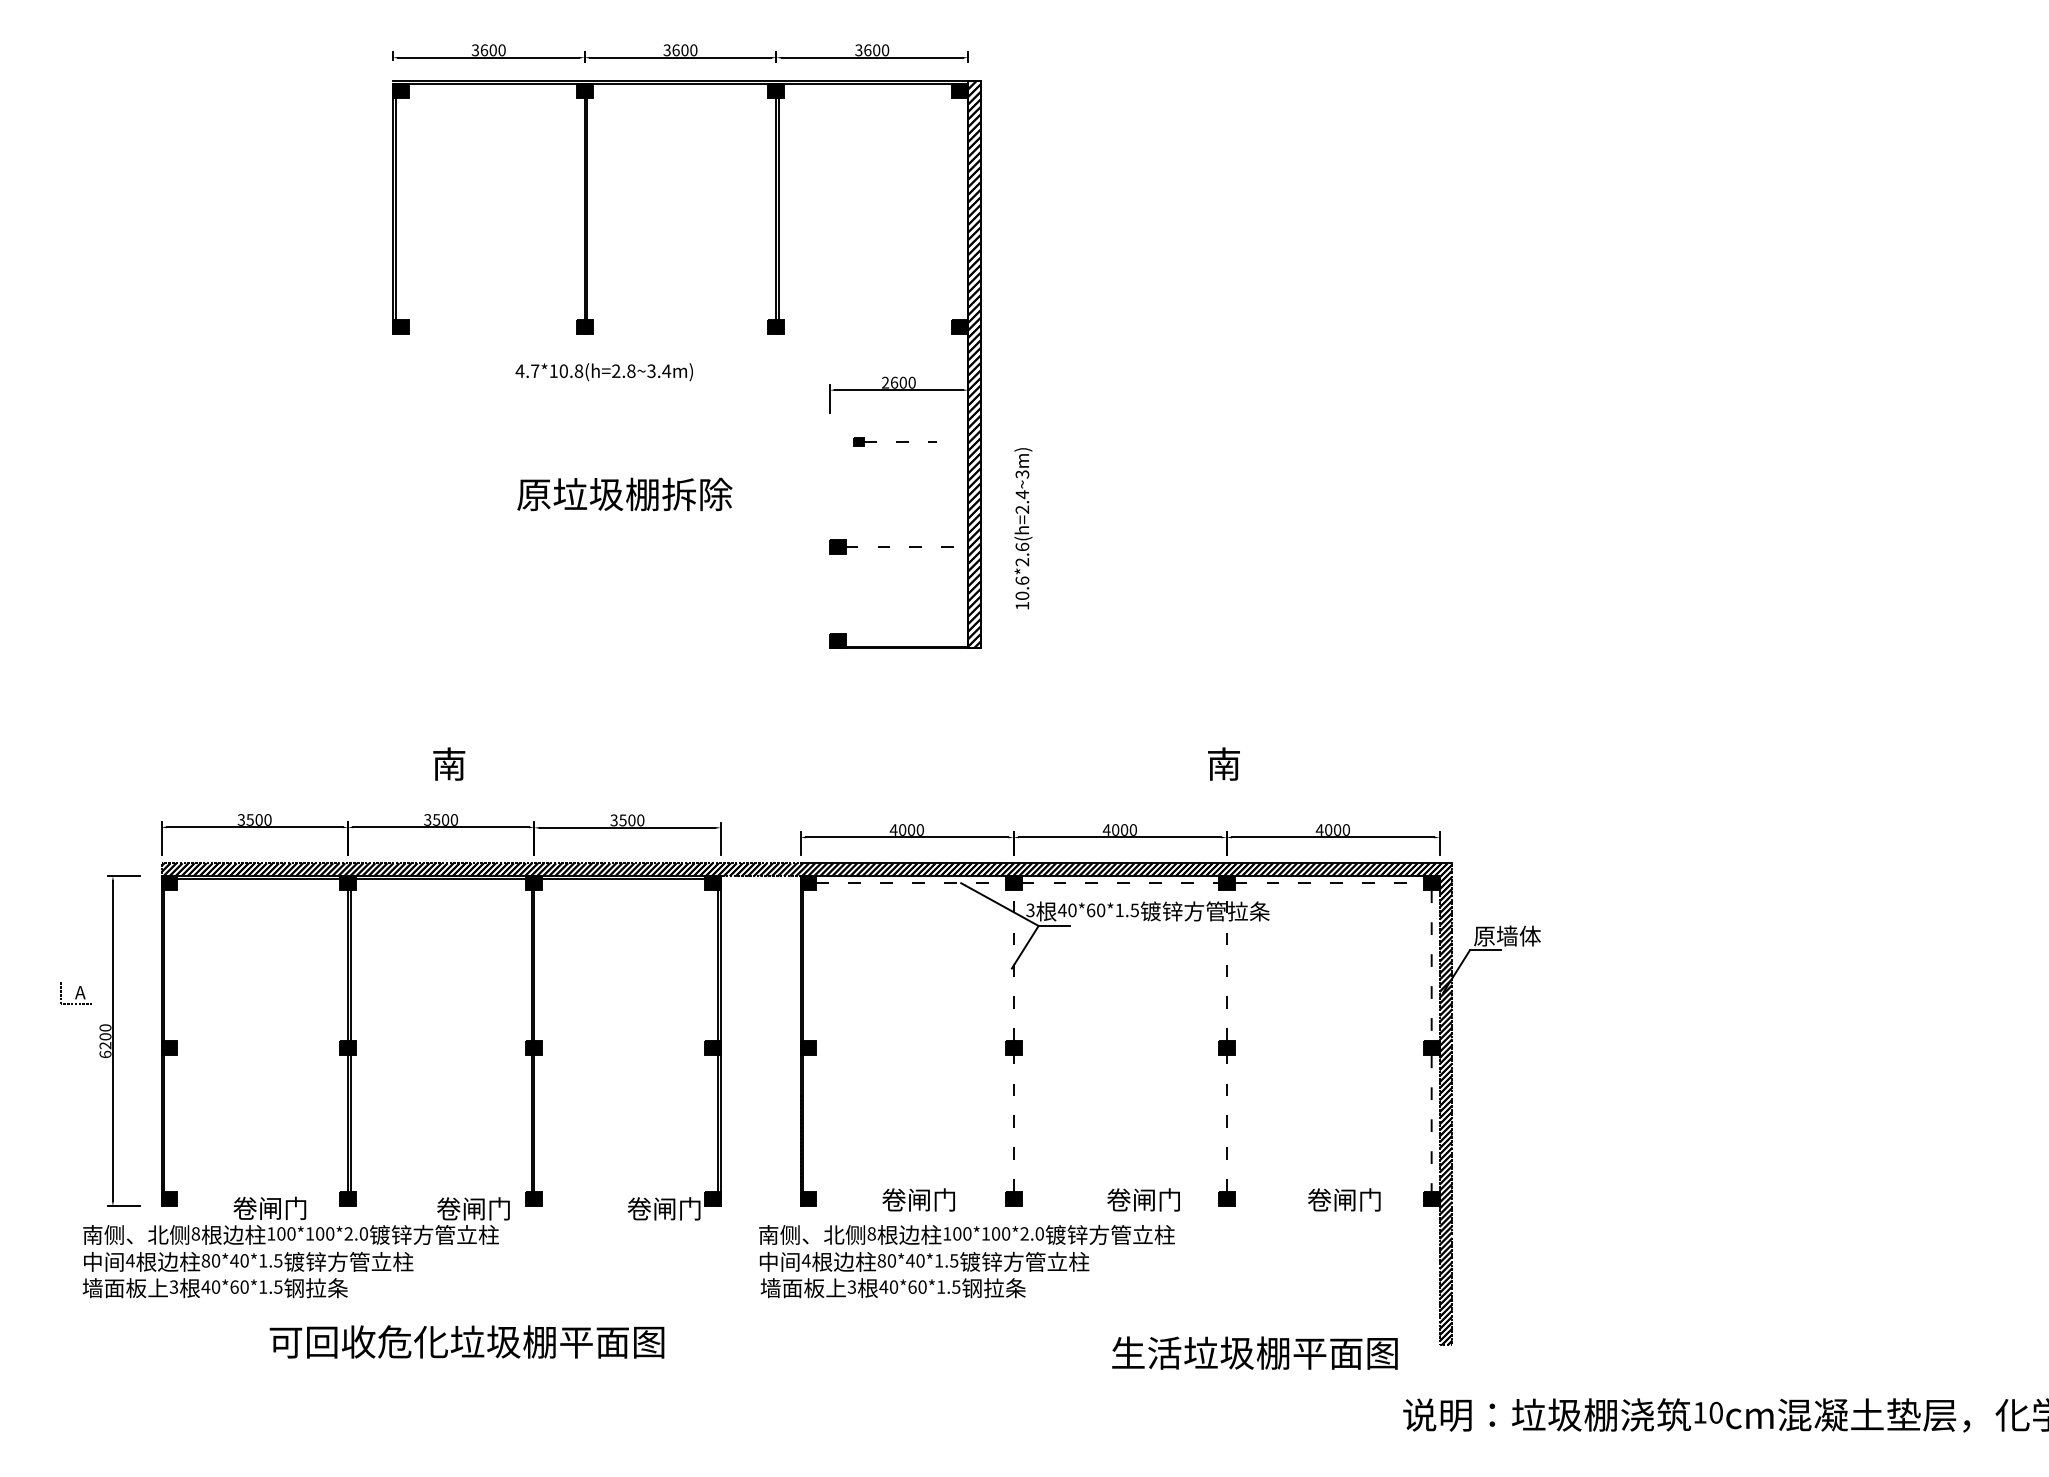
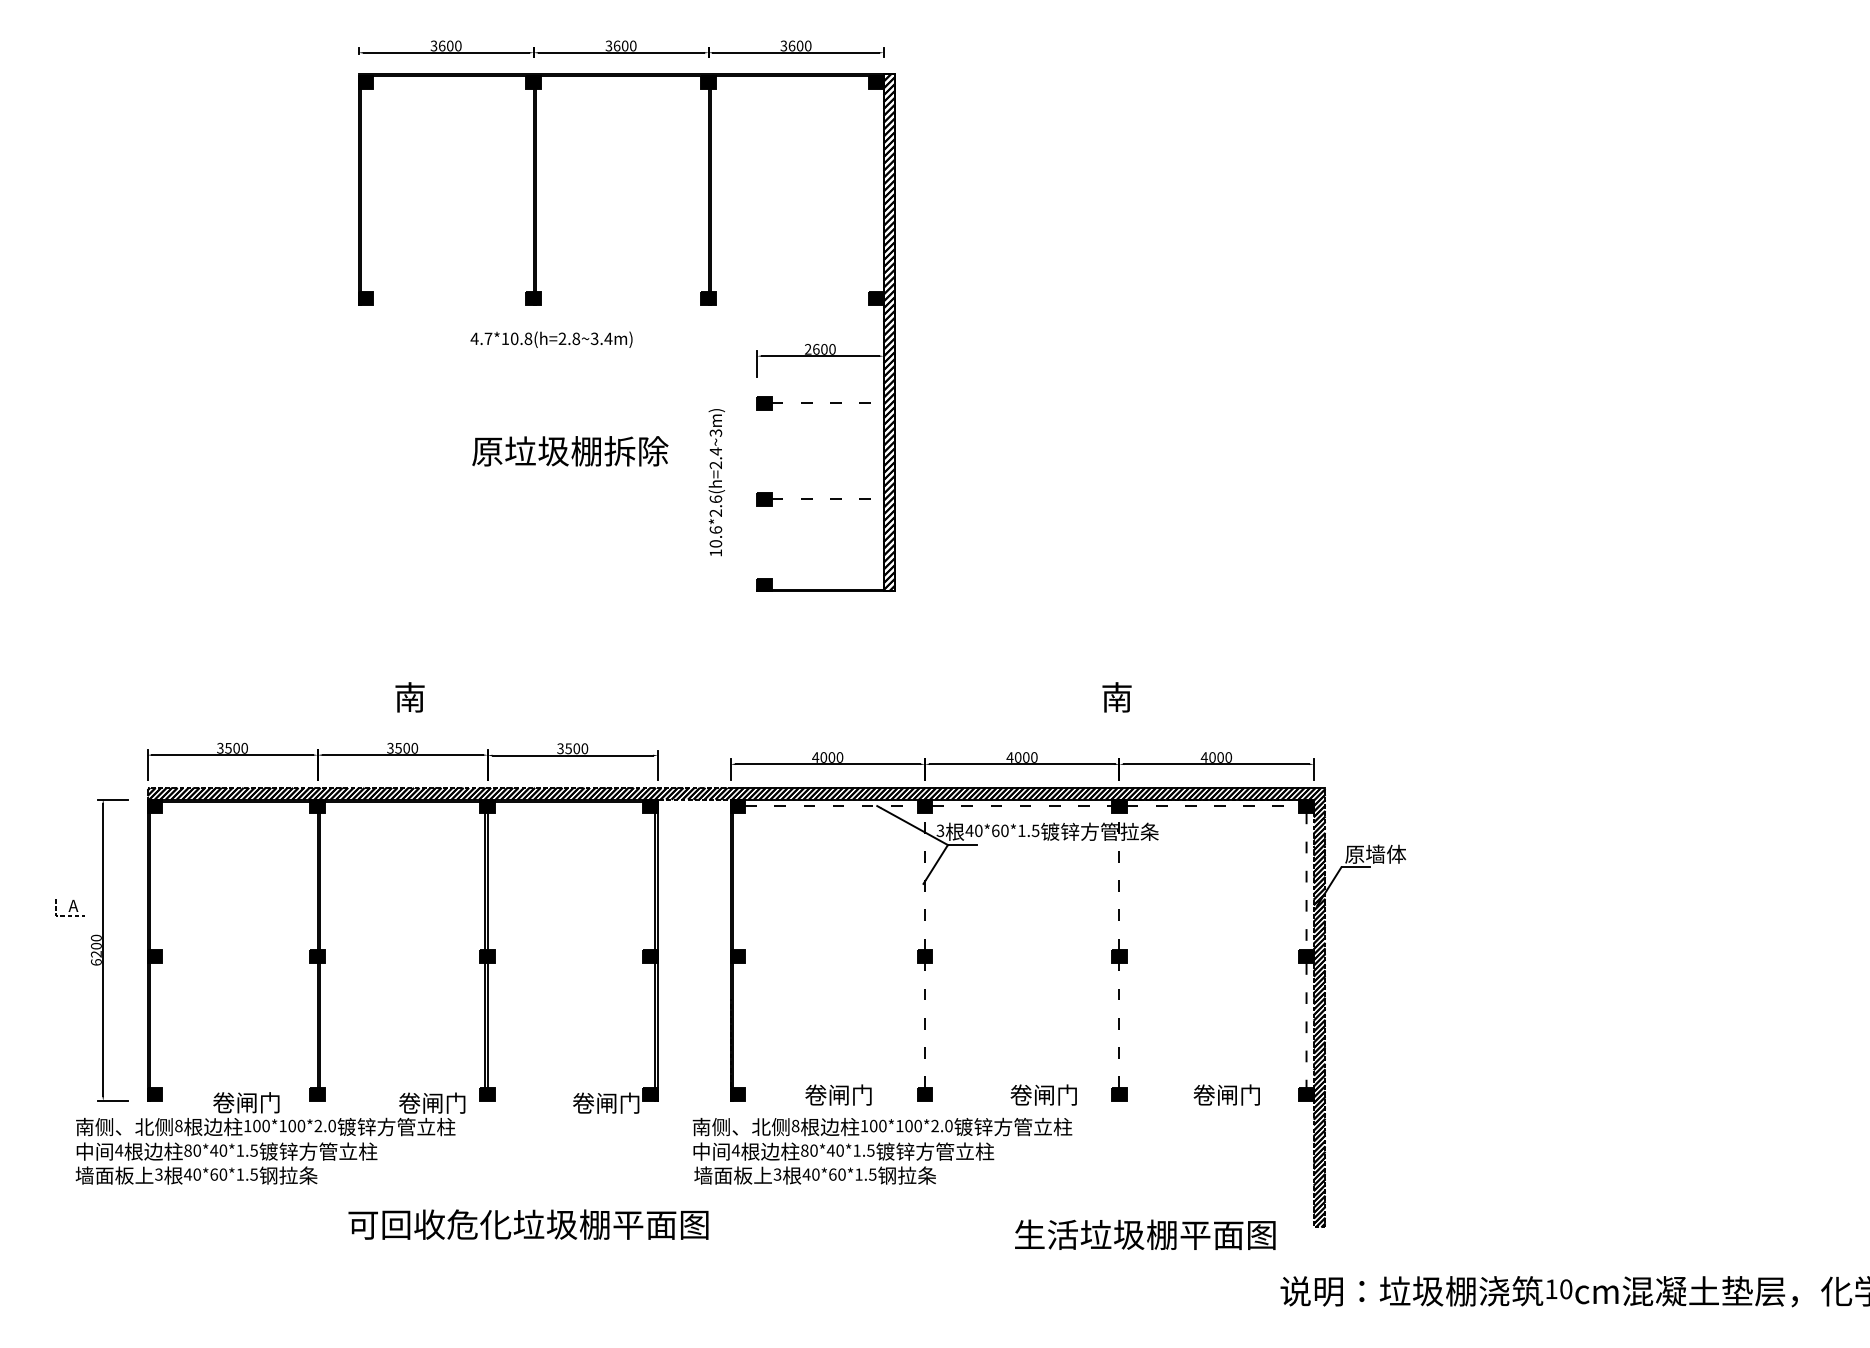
part: (891, 441) -> (813, 402), size x1.67
text: (1023, 528) -> (716, 482), moved
text: (466, 1341) -> (528, 1224), moved

